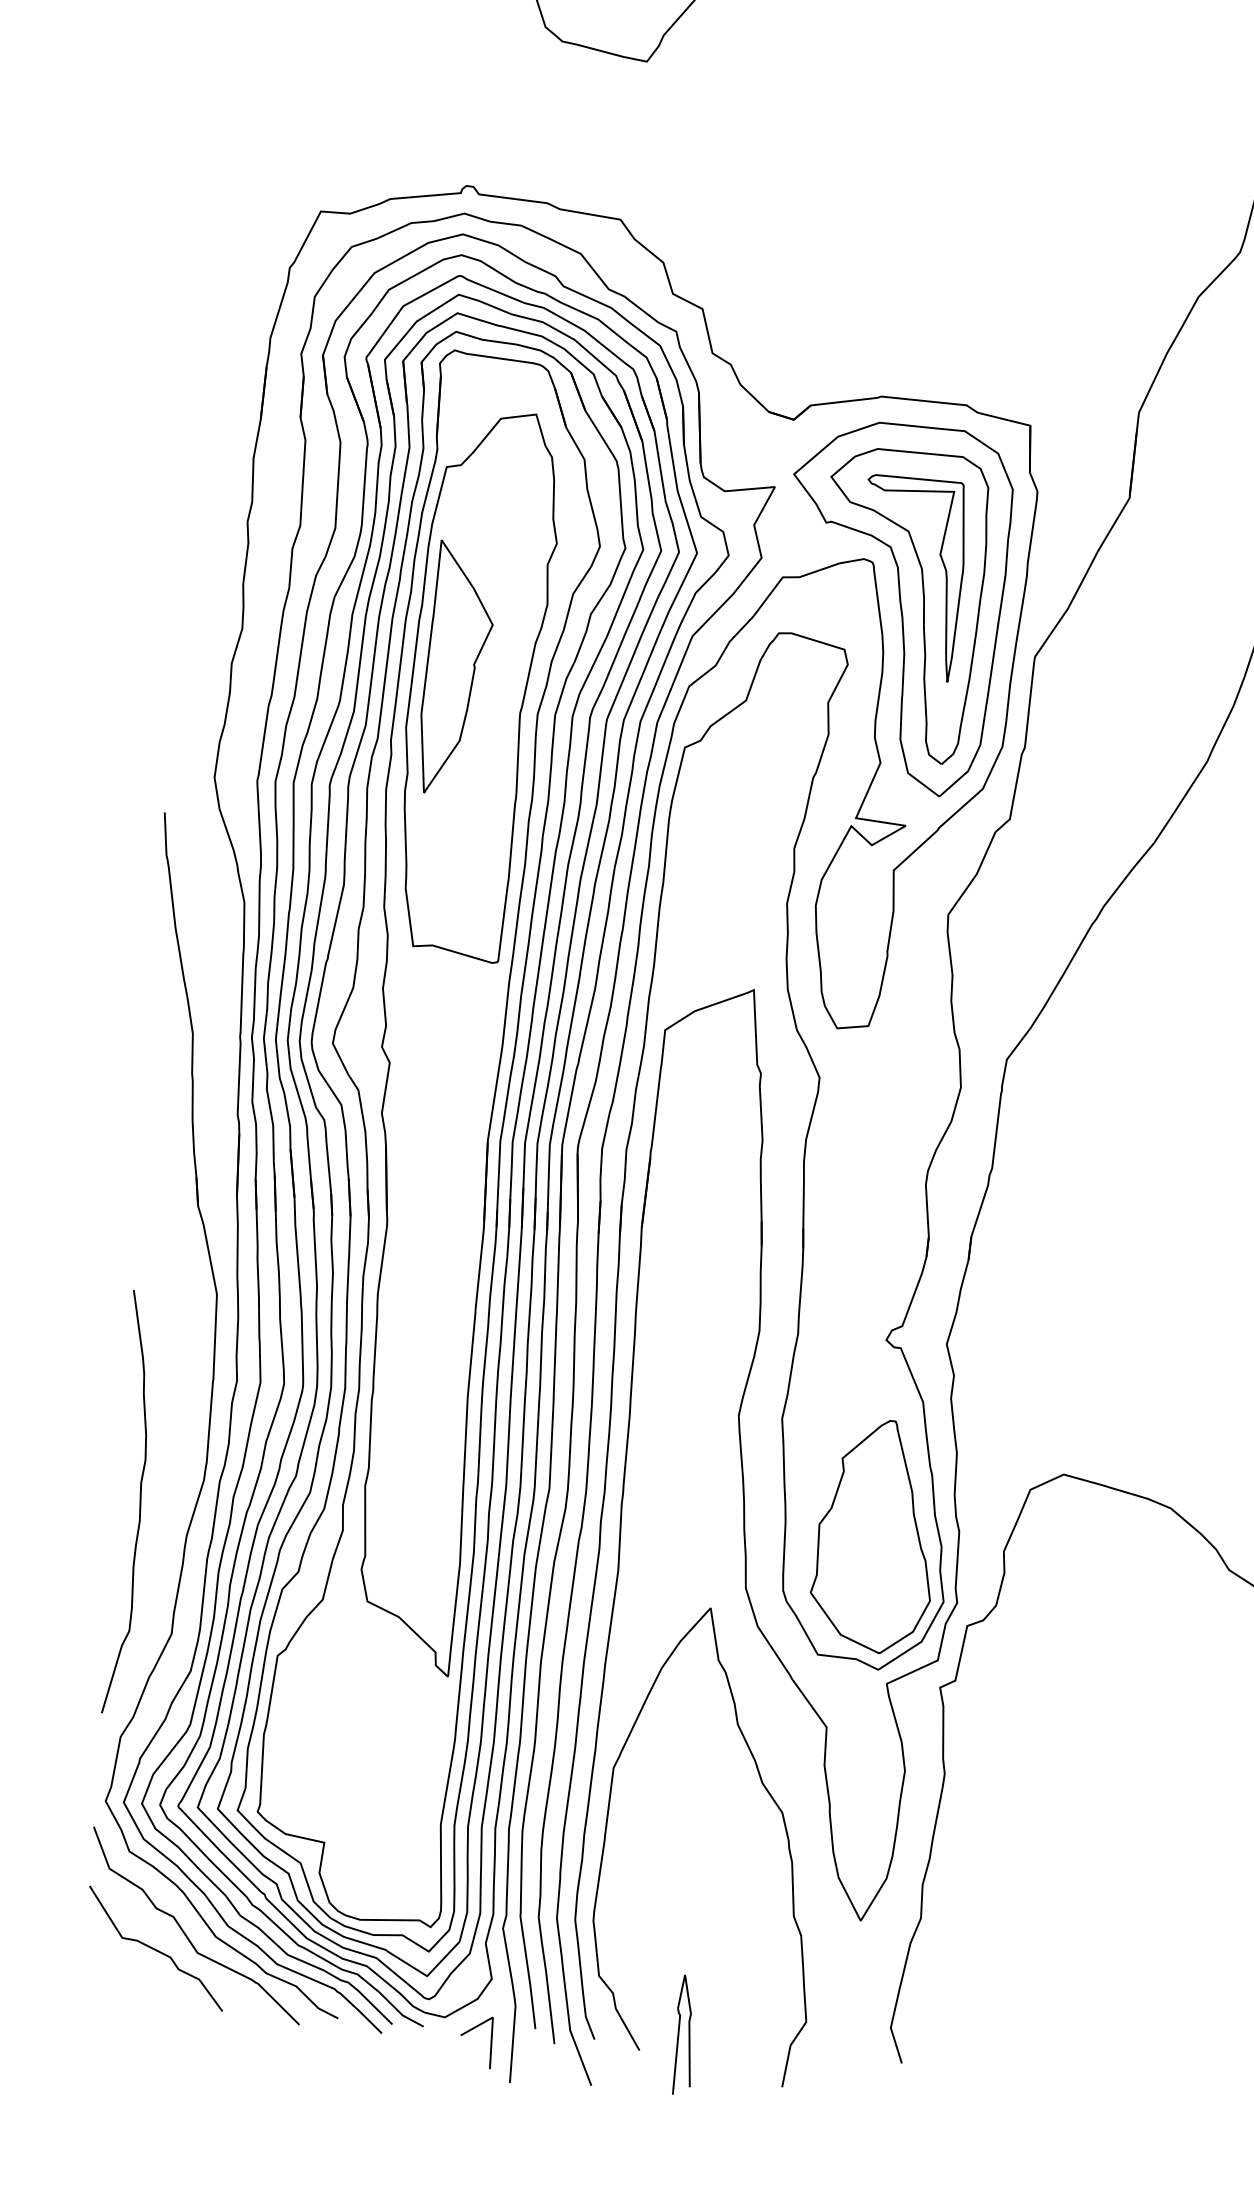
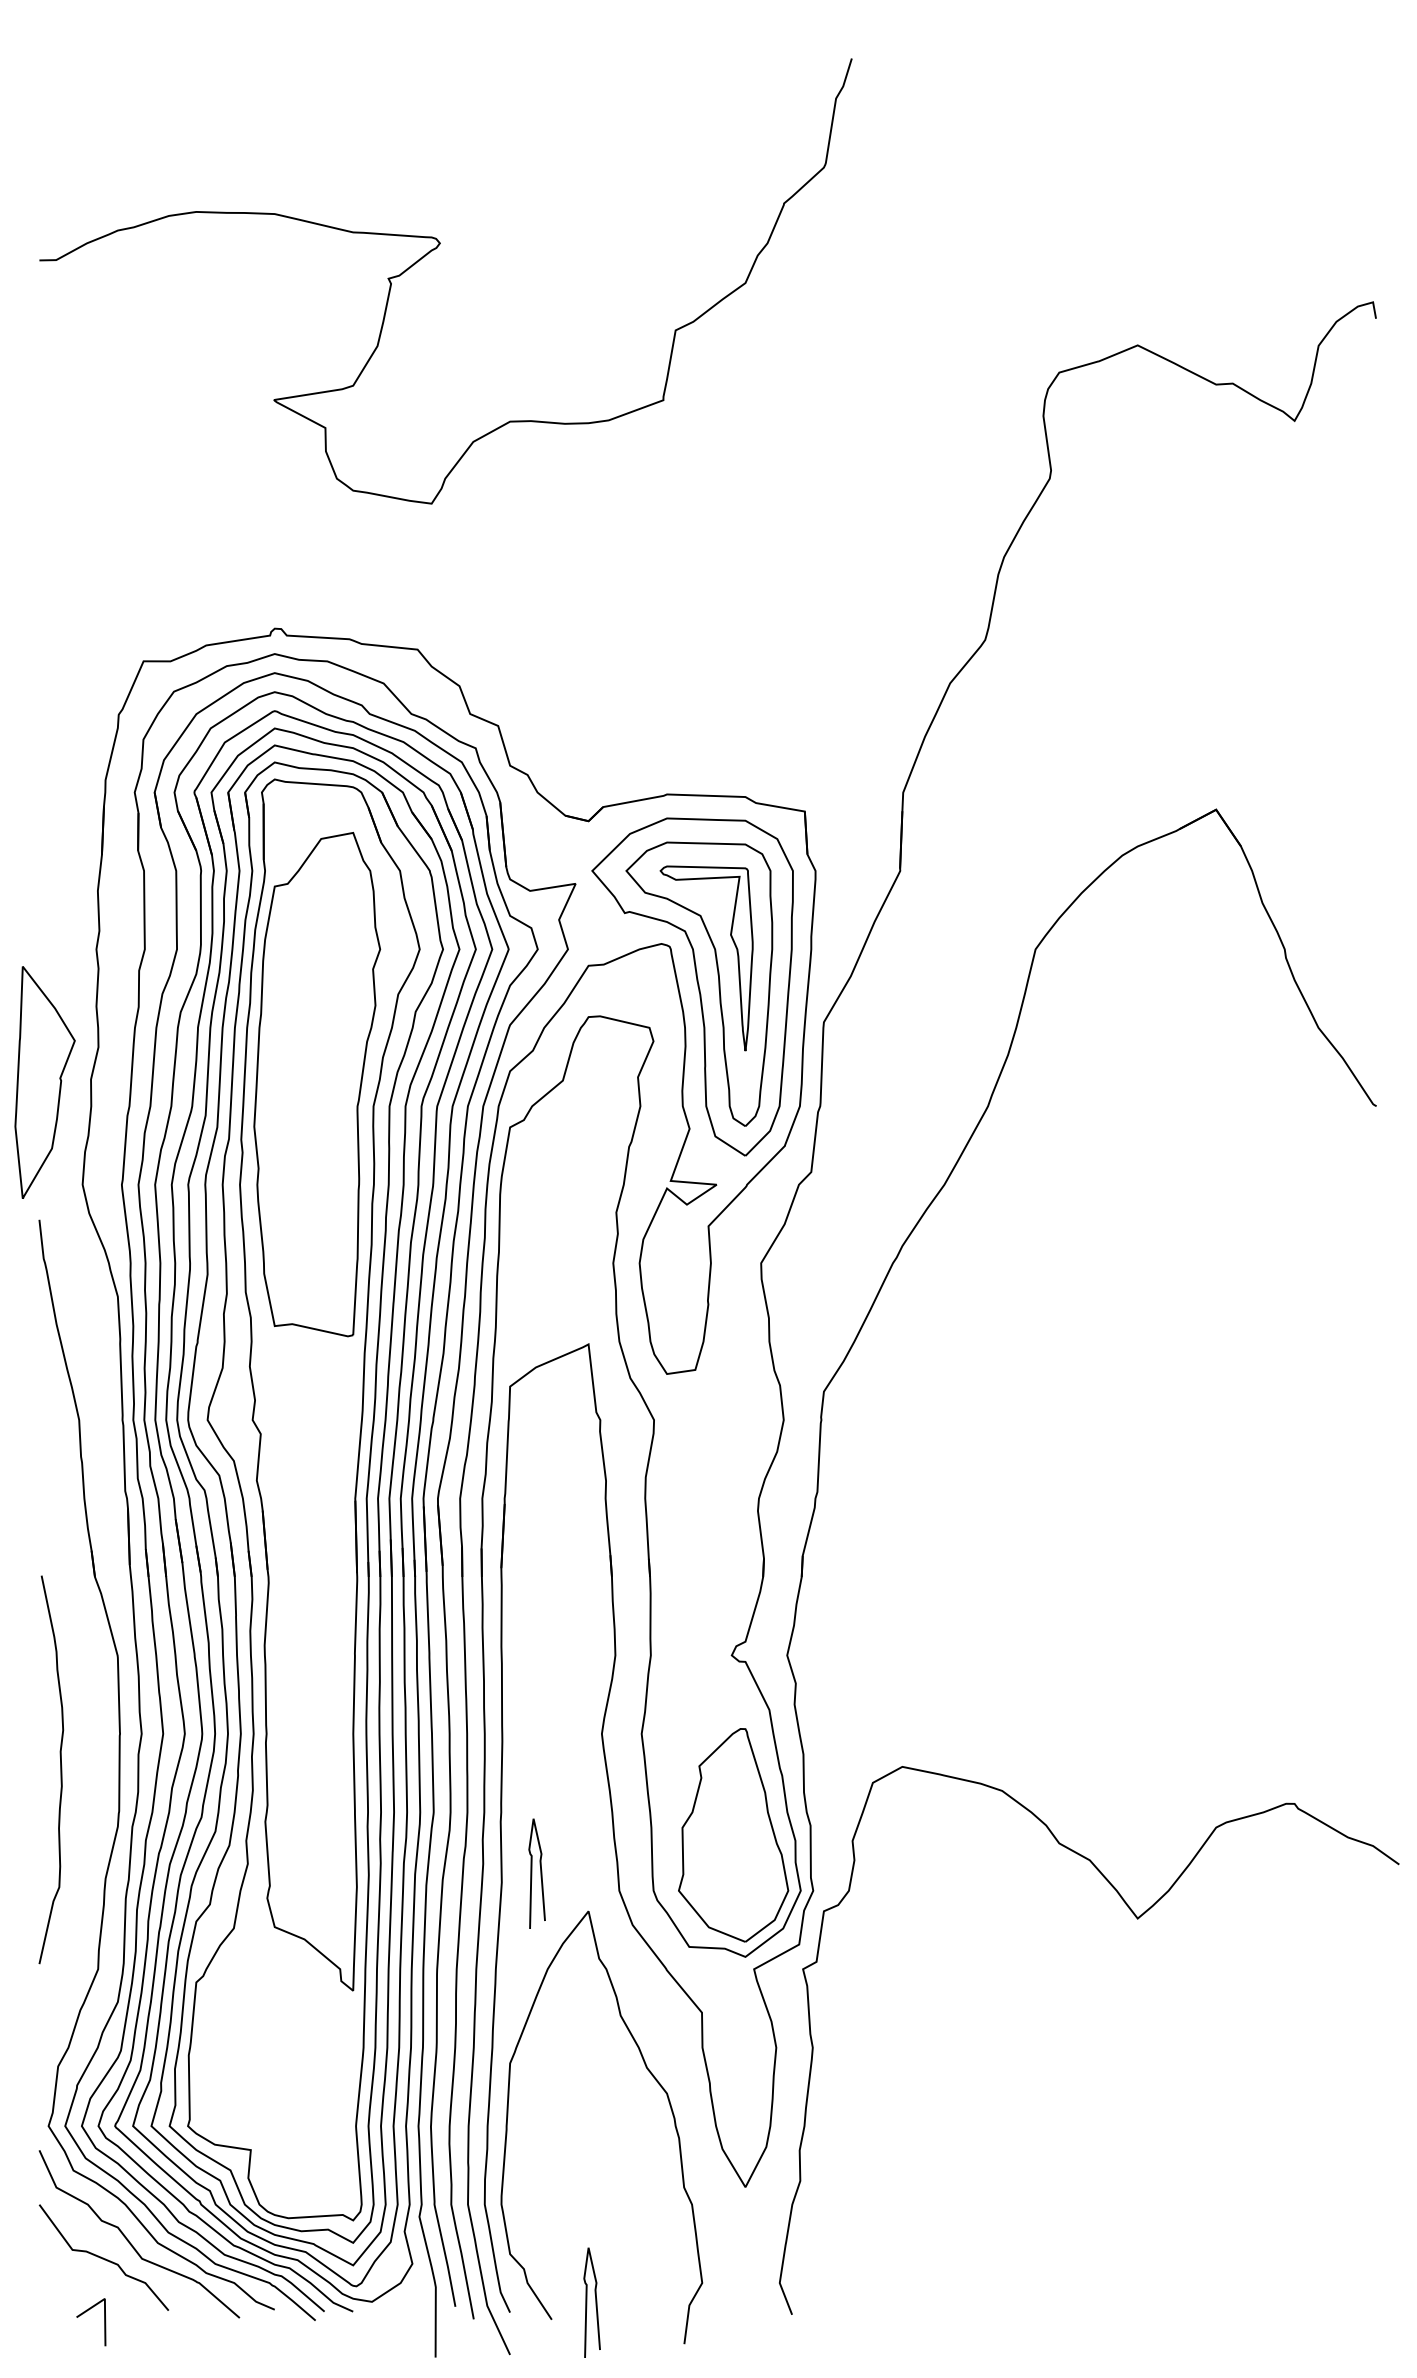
part: (456, 668) -> (44, 1082), moved
curve: (139, 1502) -> (60, 1769), moved
curve: (652, 1562) -> (532, 1873), added
line: (471, 2030) -> (86, 2312), moved

